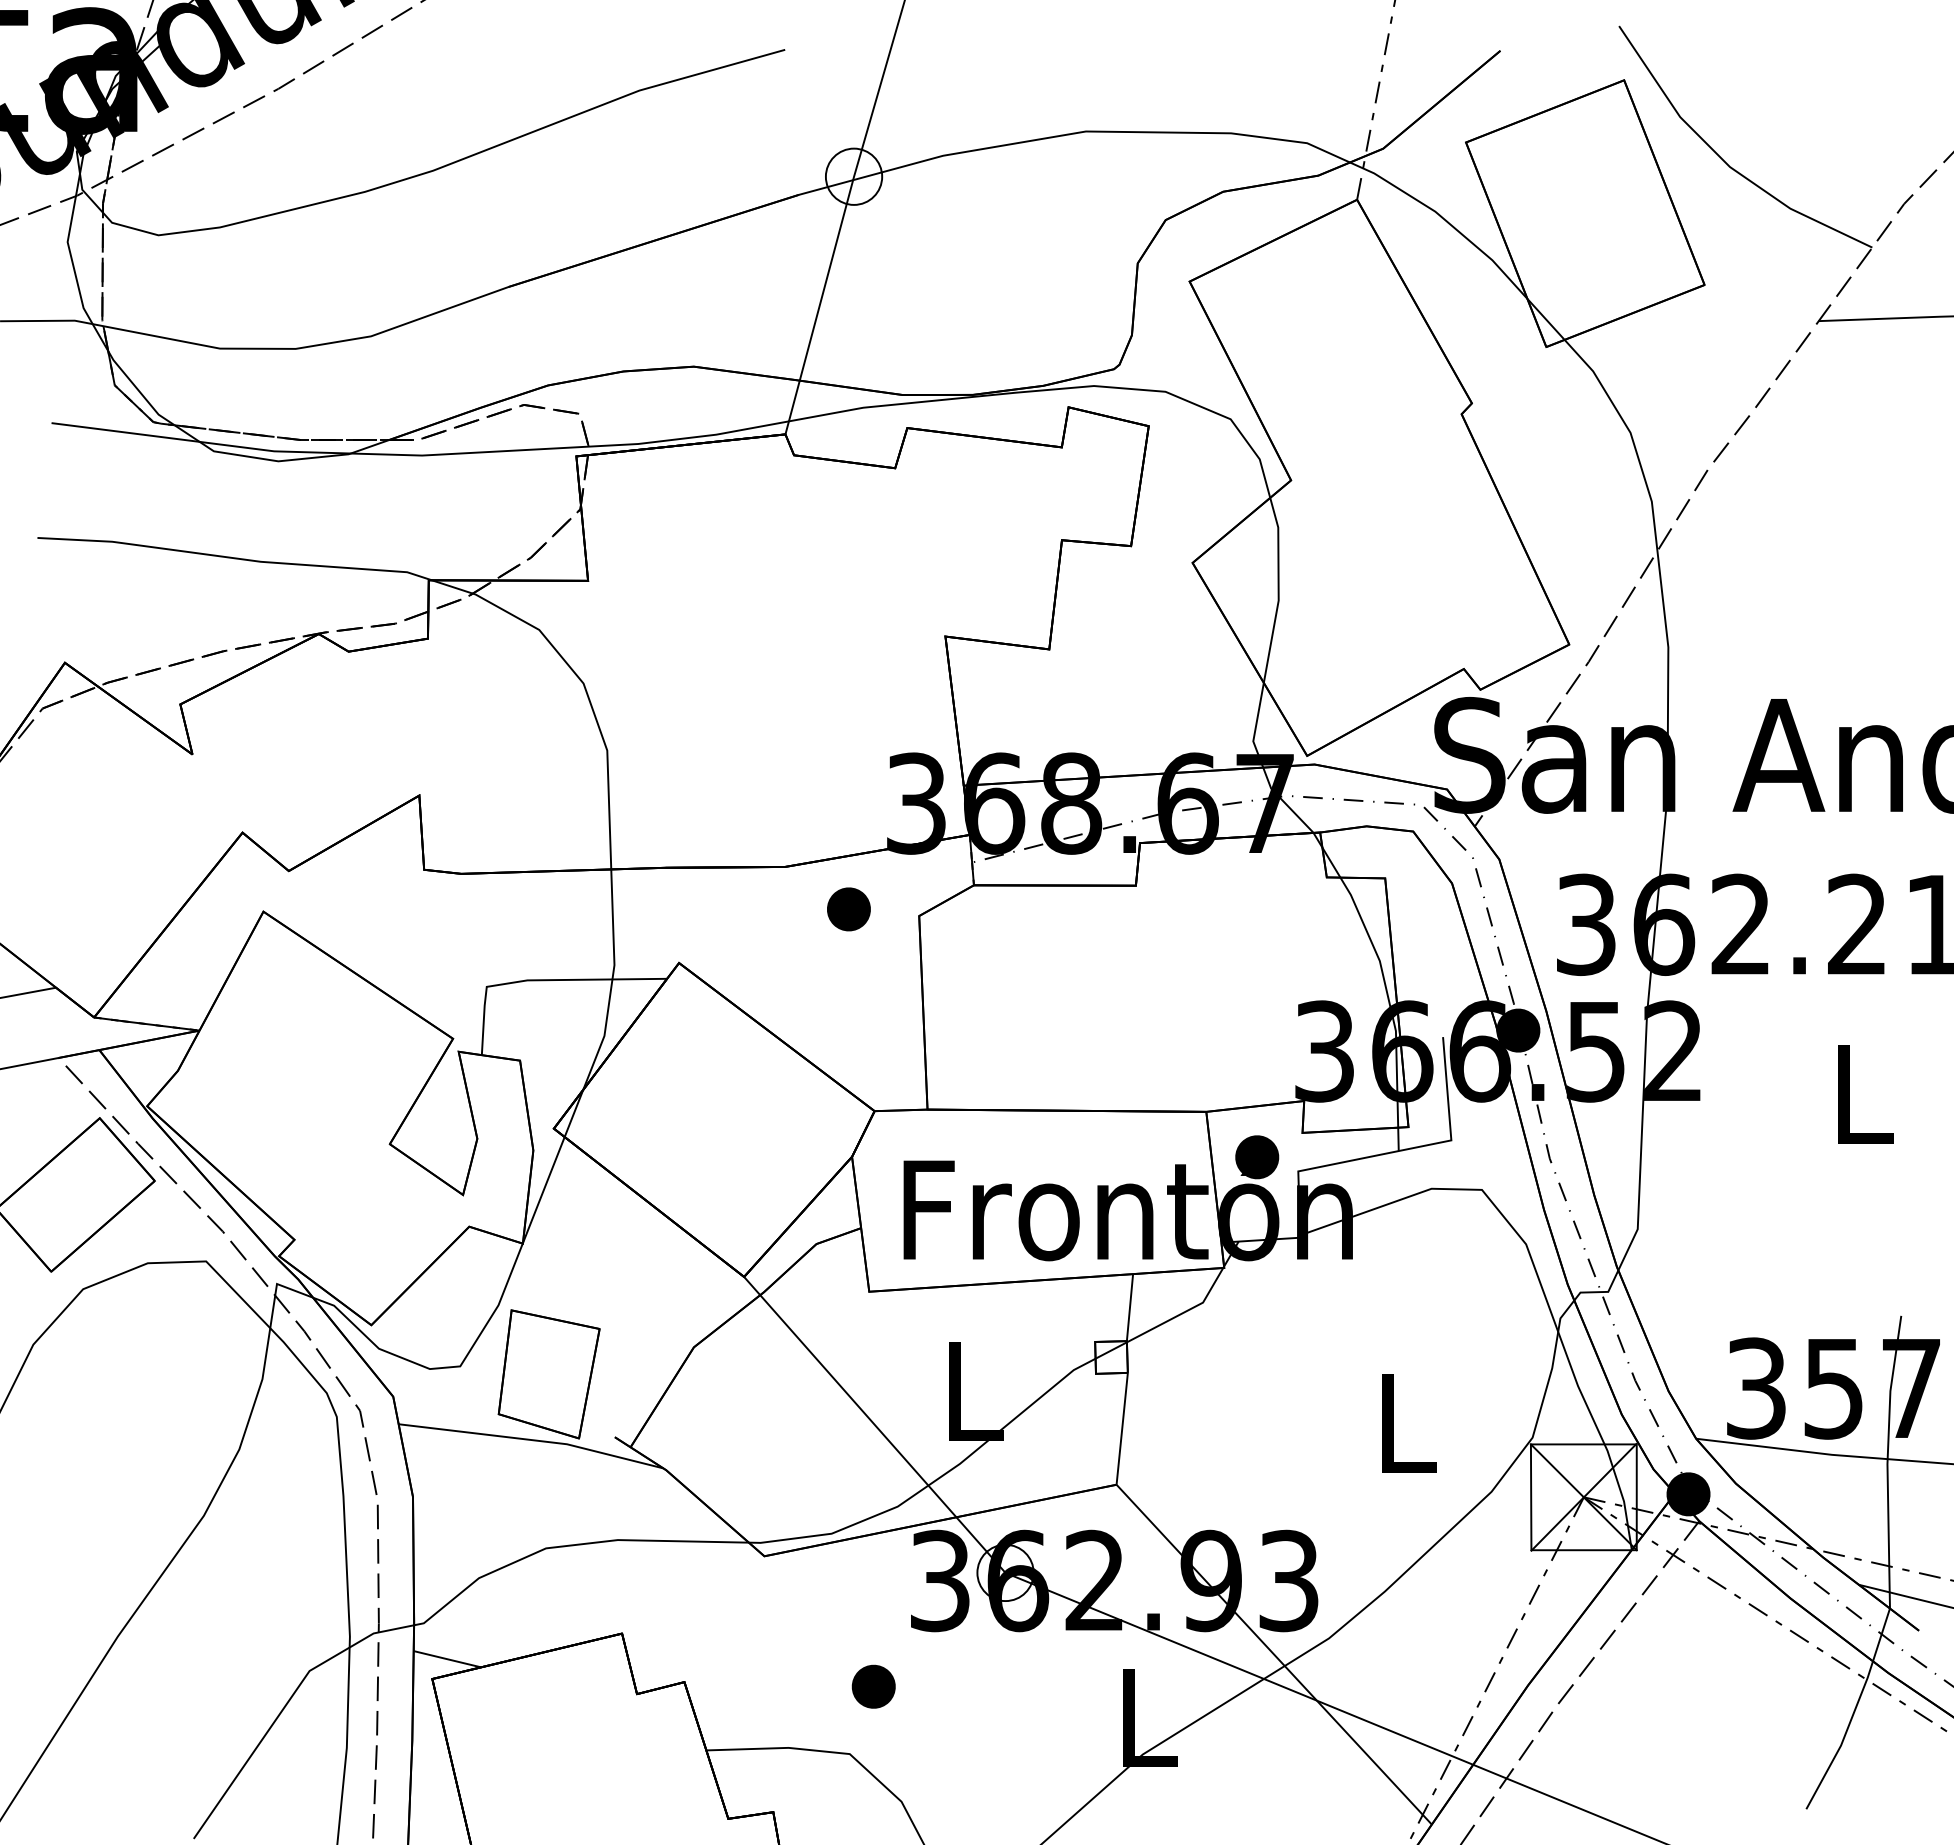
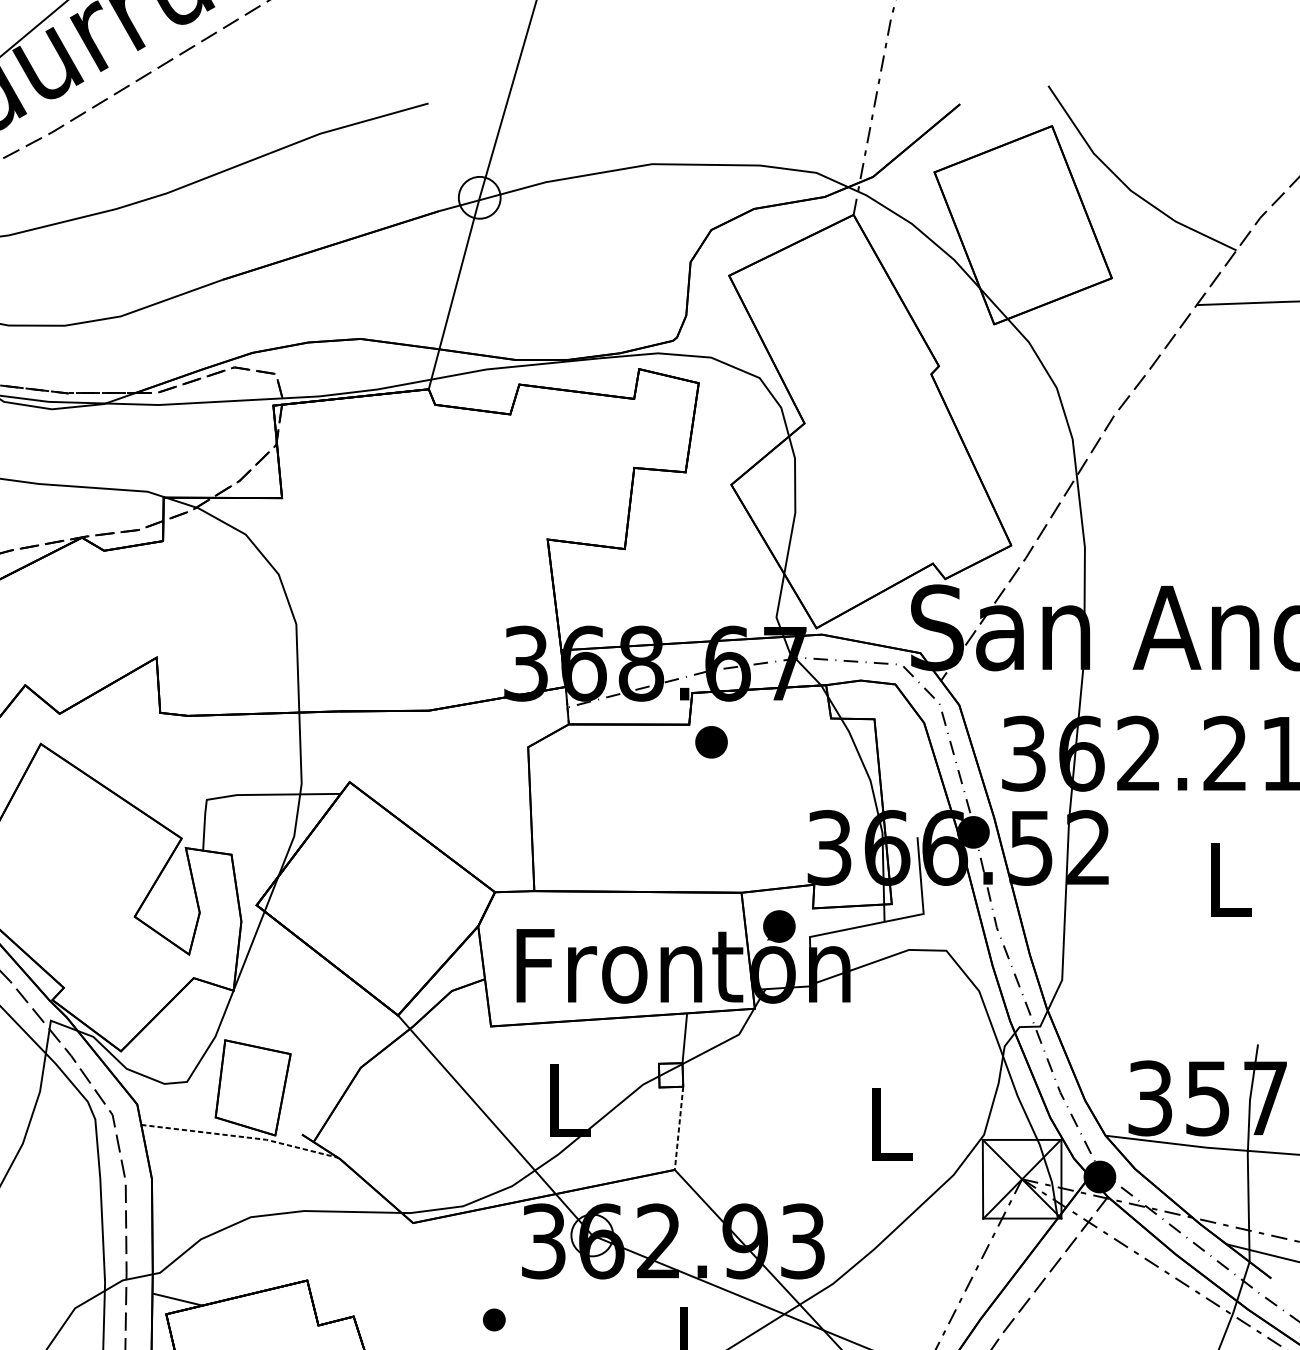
part: (848, 909) -> (711, 742), moved
line: (1122, 1429) -> (679, 1128), solid -> dashed
line: (533, 1440) -> (241, 1137), solid -> dashed
part: (873, 1686) -> (494, 1319), size x0.7

